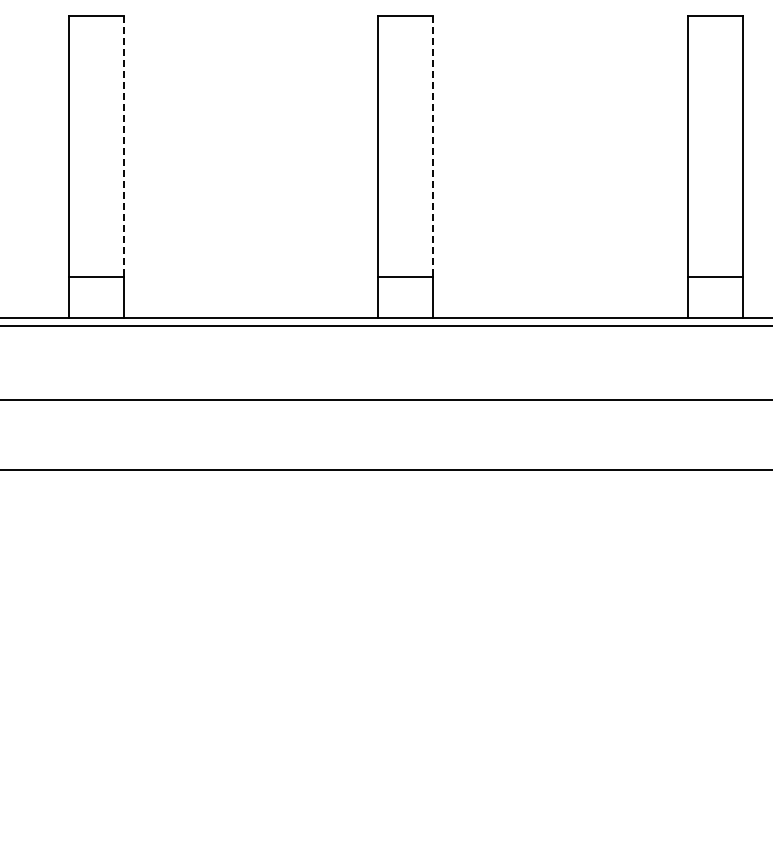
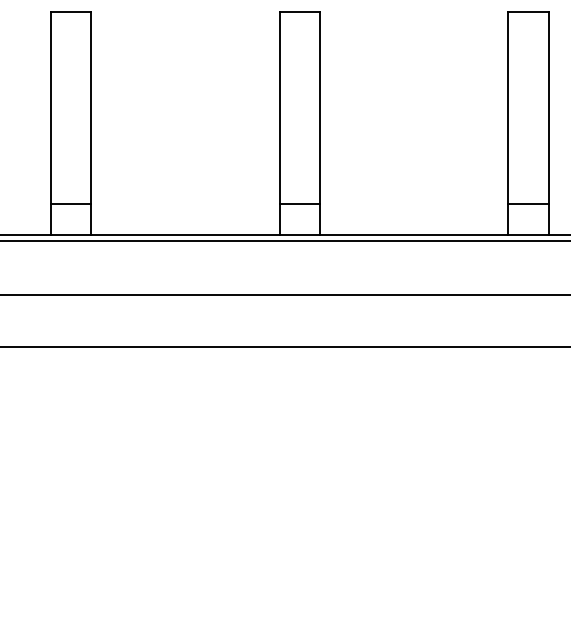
line: (123, 146) -> (91, 108), dashed -> solid
line: (433, 146) -> (320, 108), dashed -> solid

